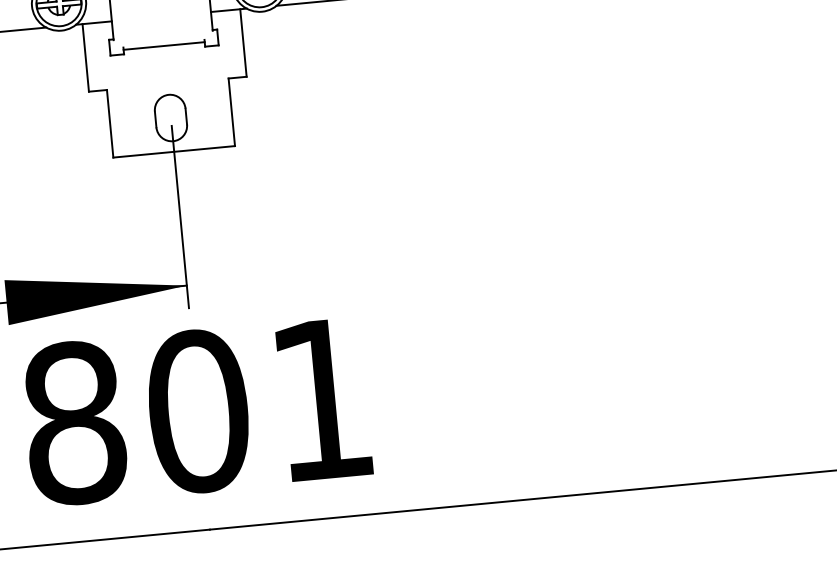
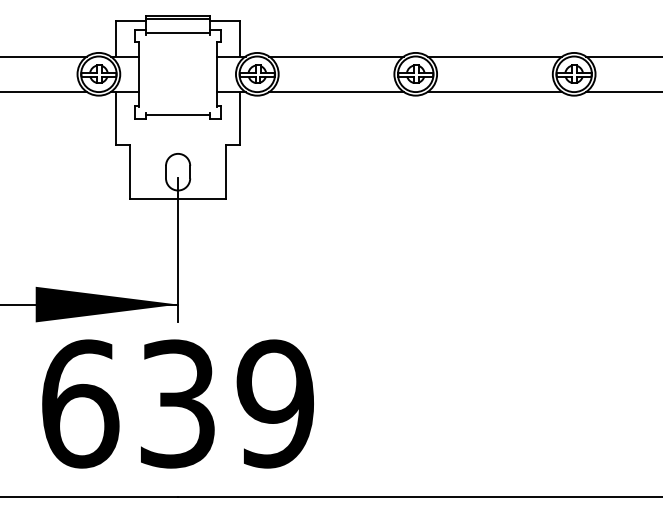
text: (197, 410) -> (177, 403), 801 -> 639

